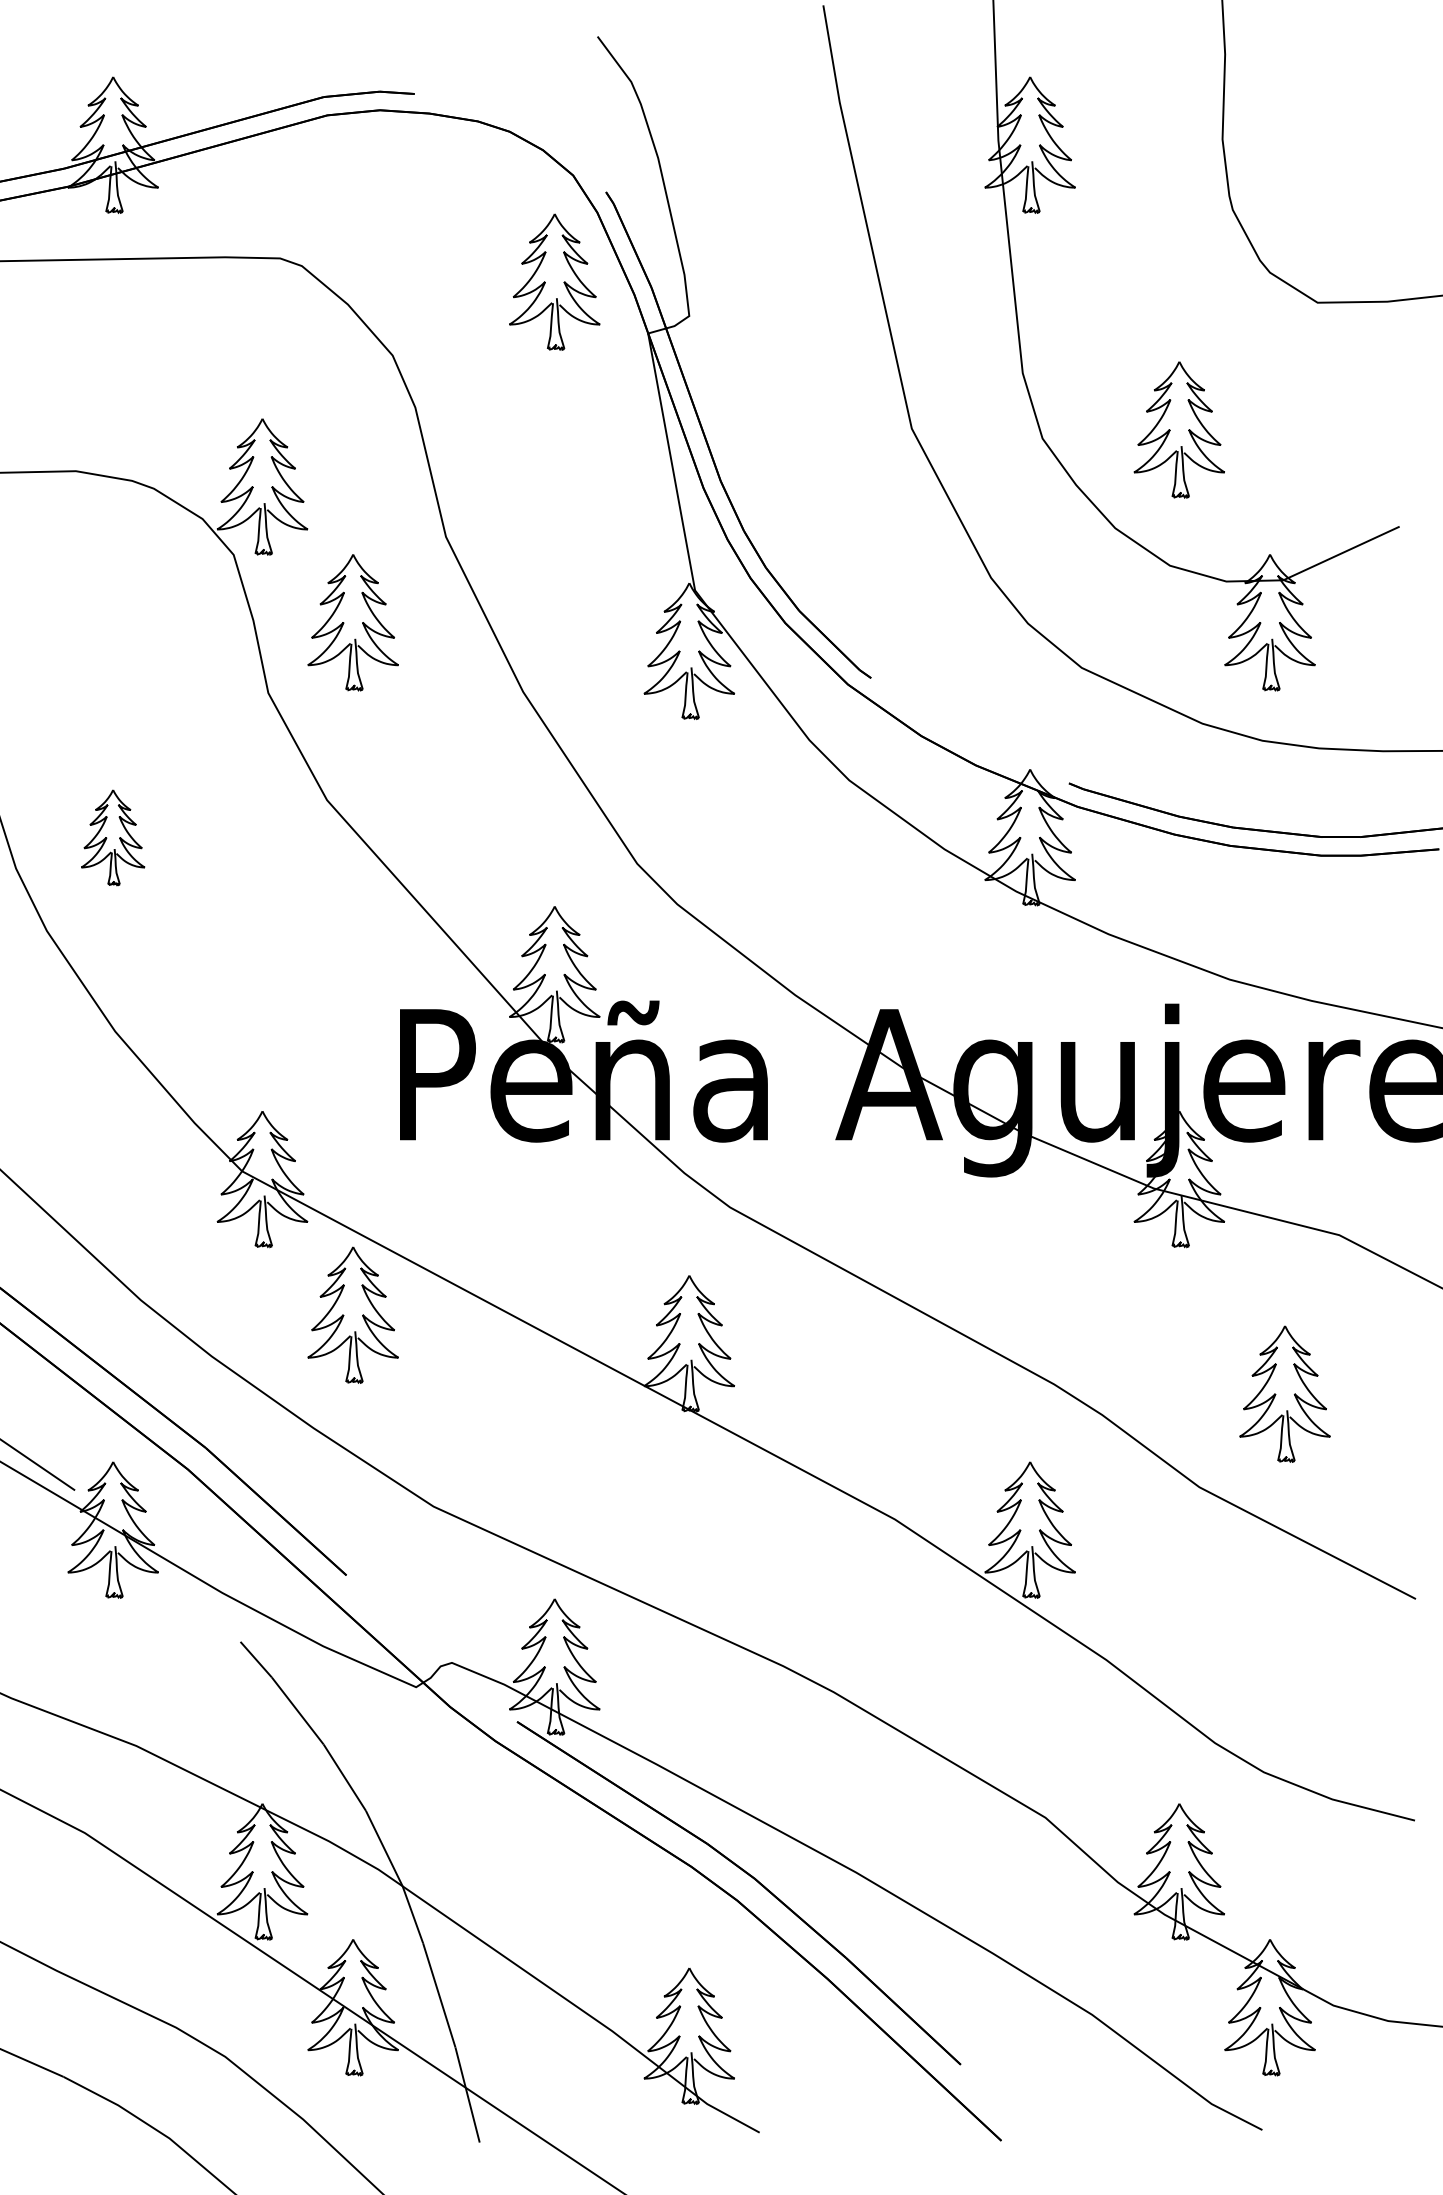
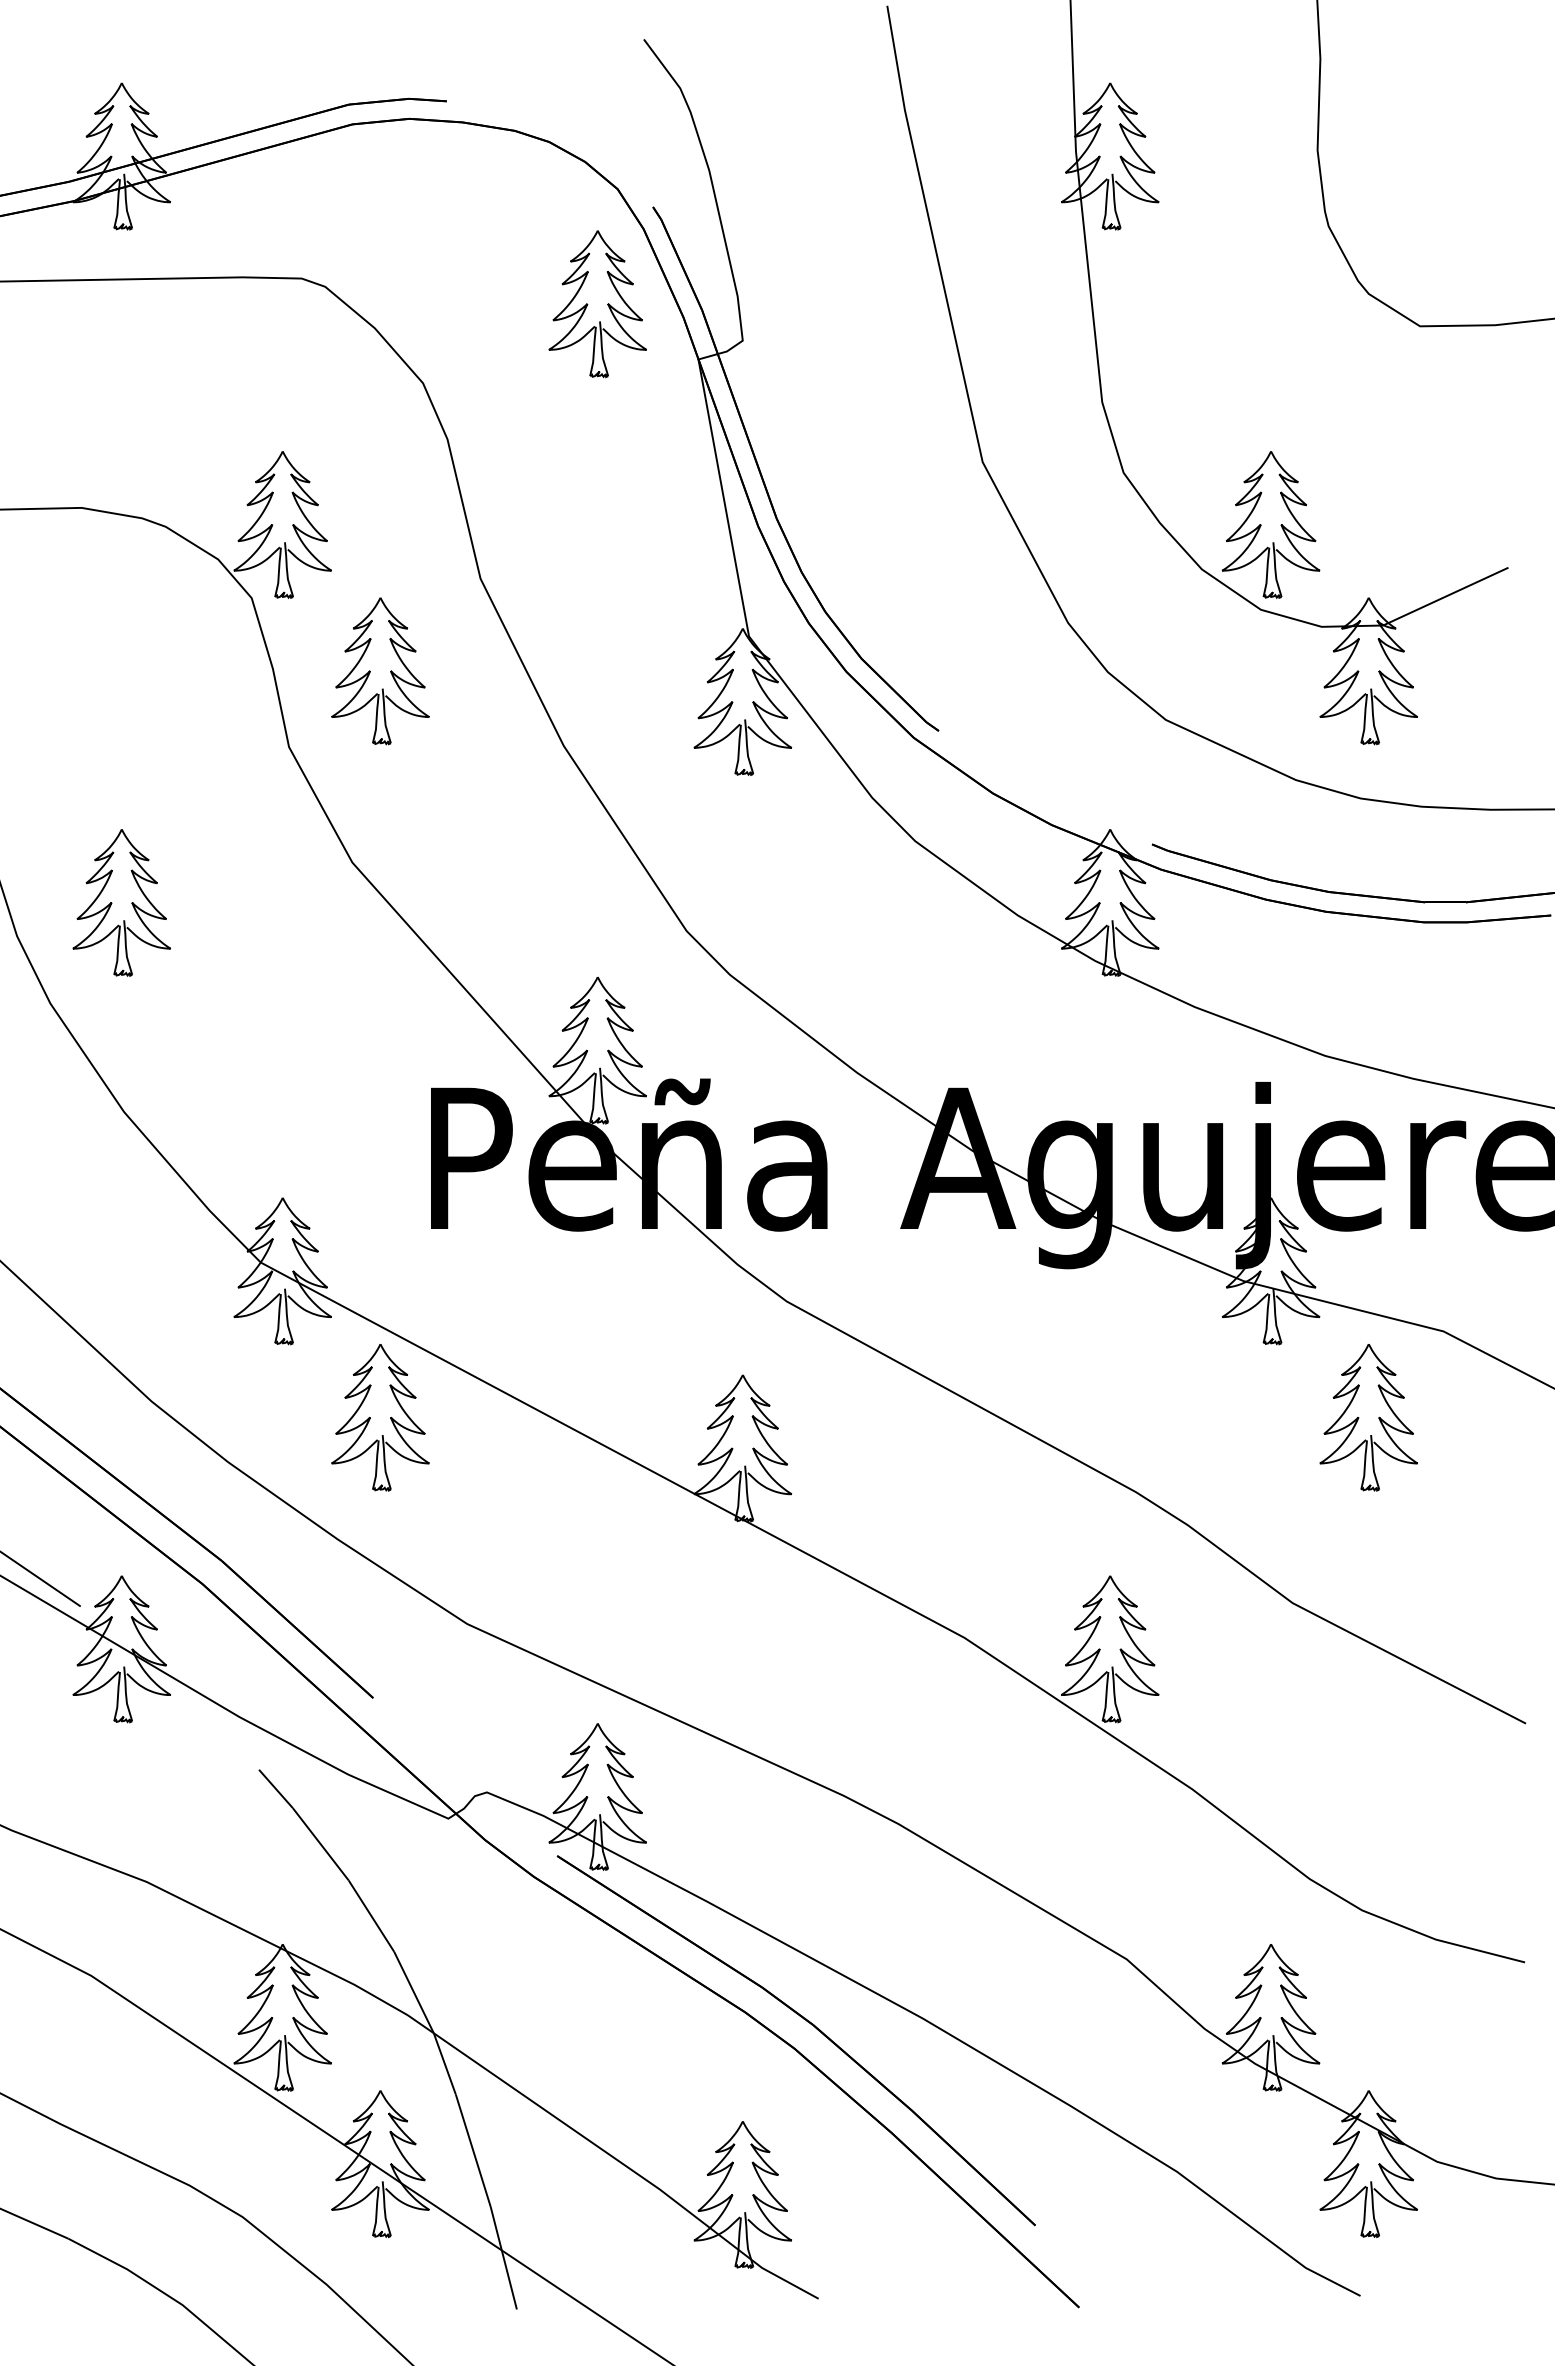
part: (1178, 429) -> (1270, 524), moved
part: (112, 837) -> (121, 902), size x1.43
part: (1284, 1393) -> (1368, 1416), moved

